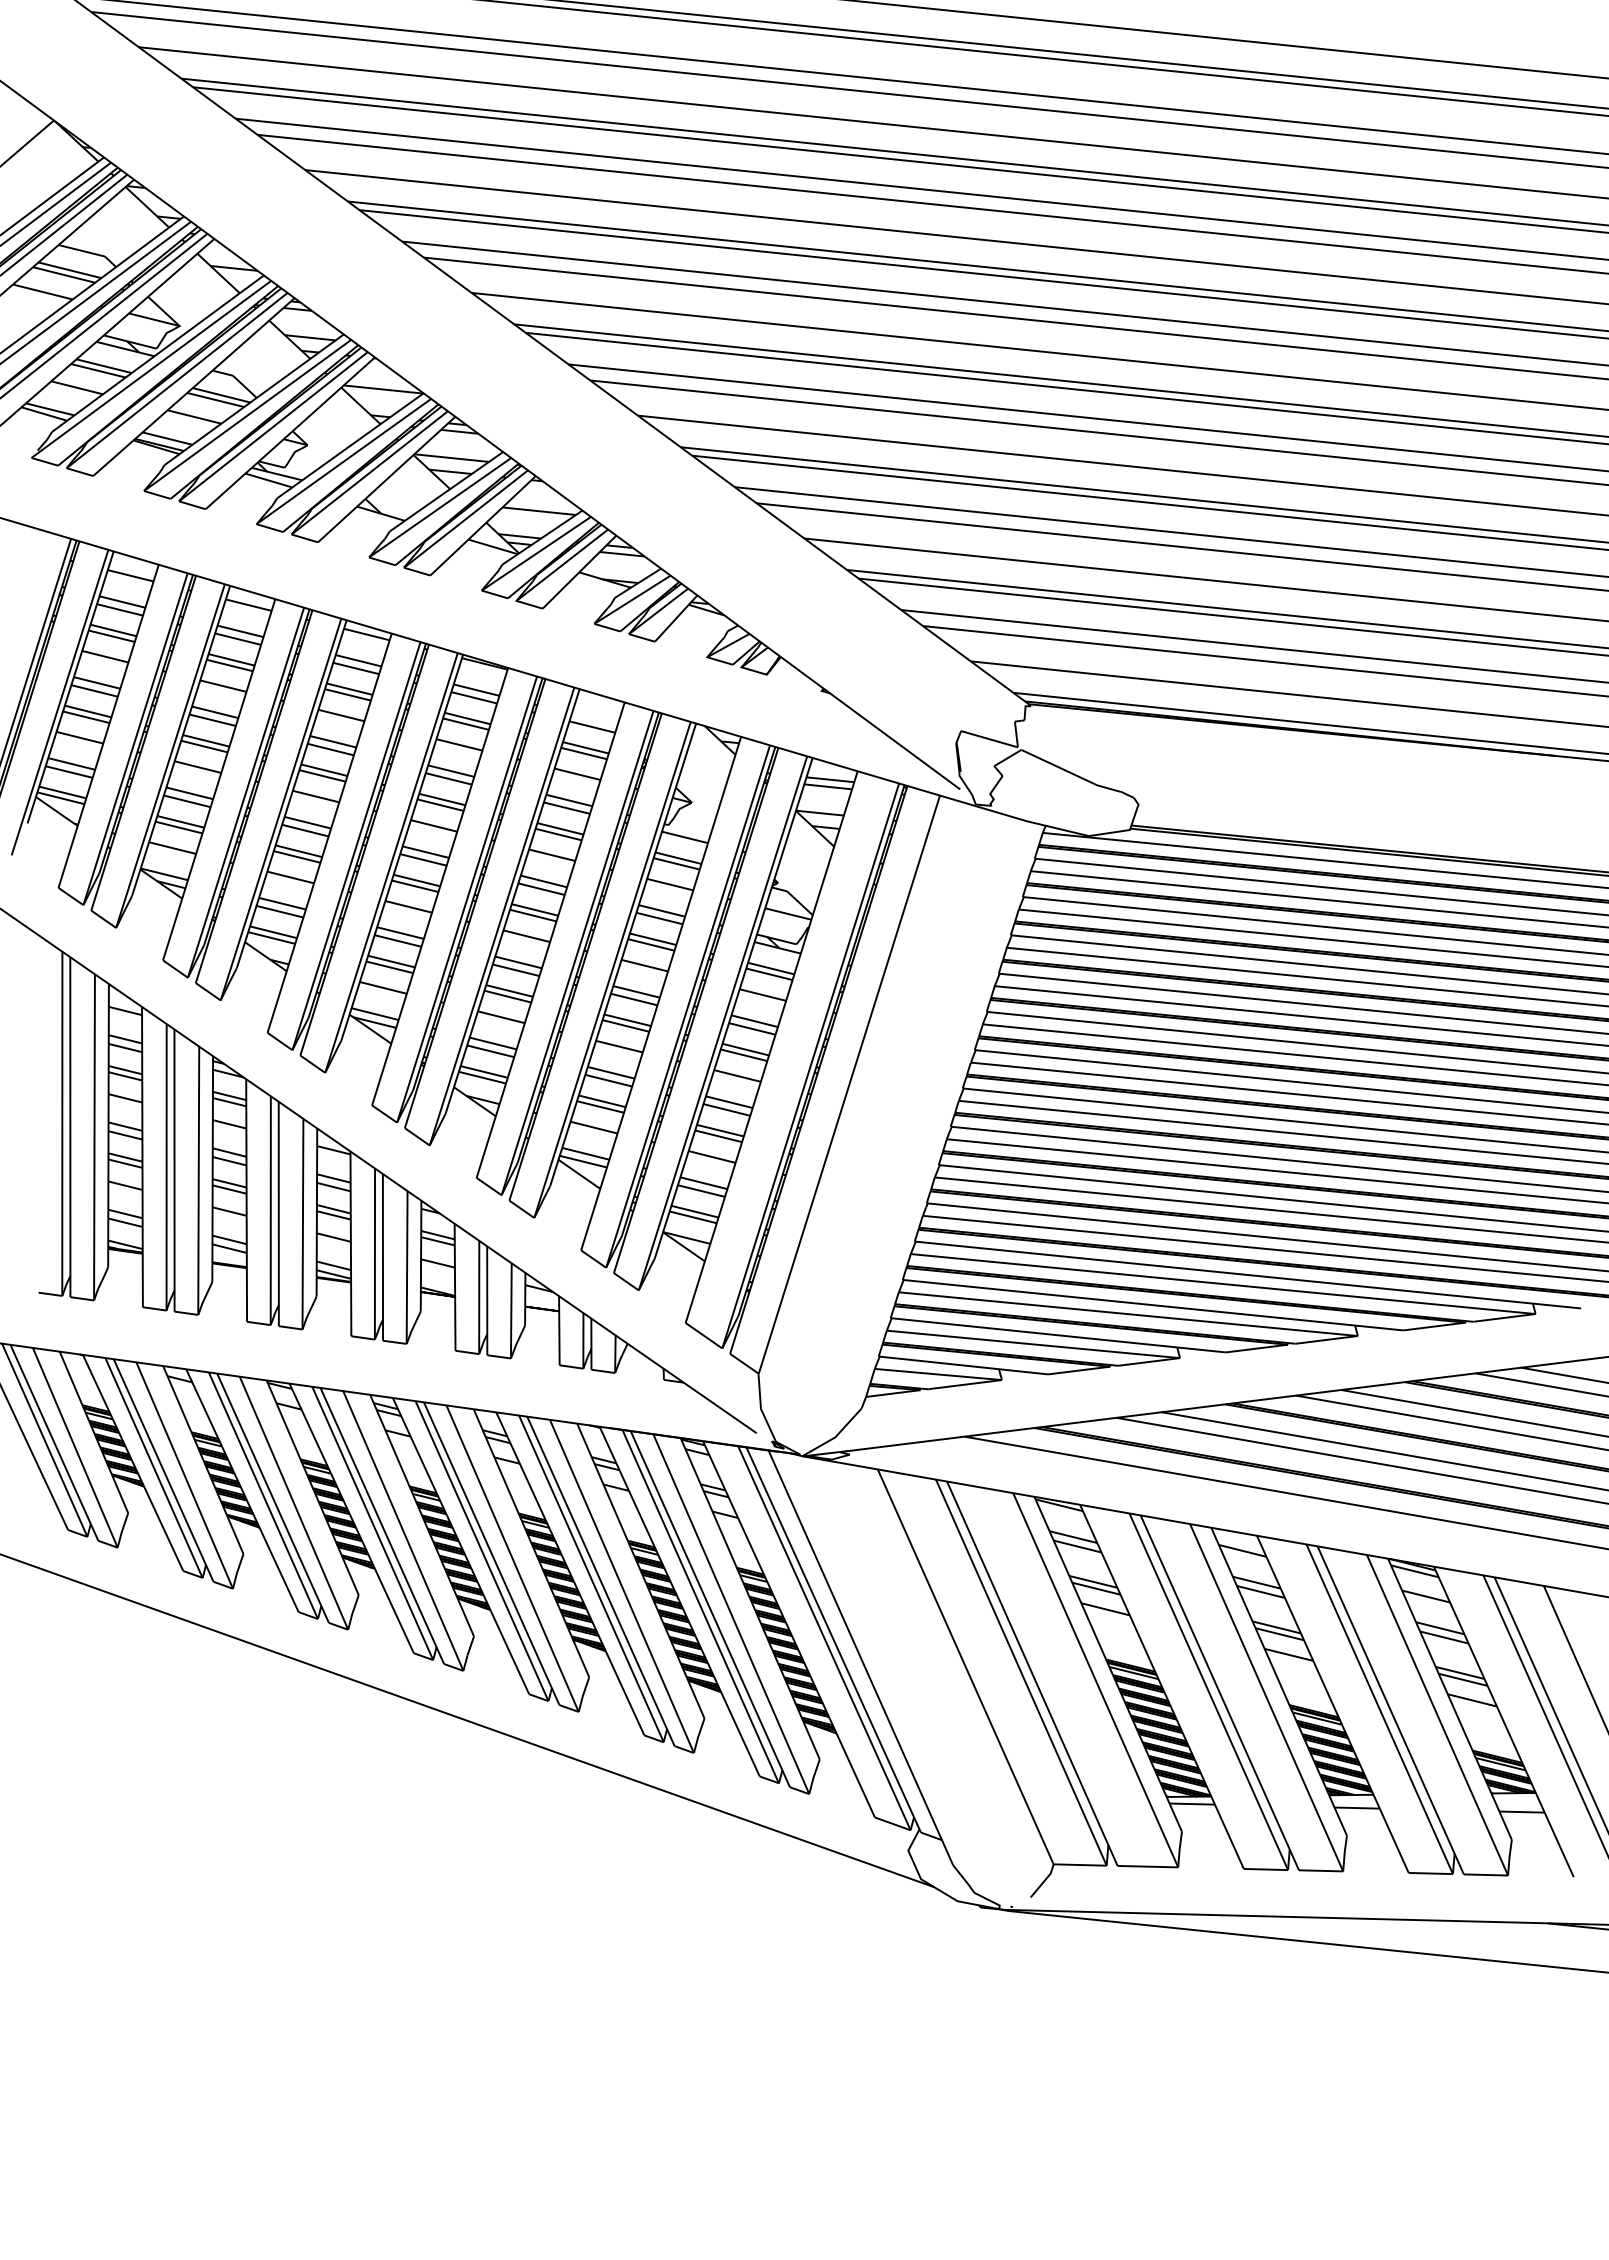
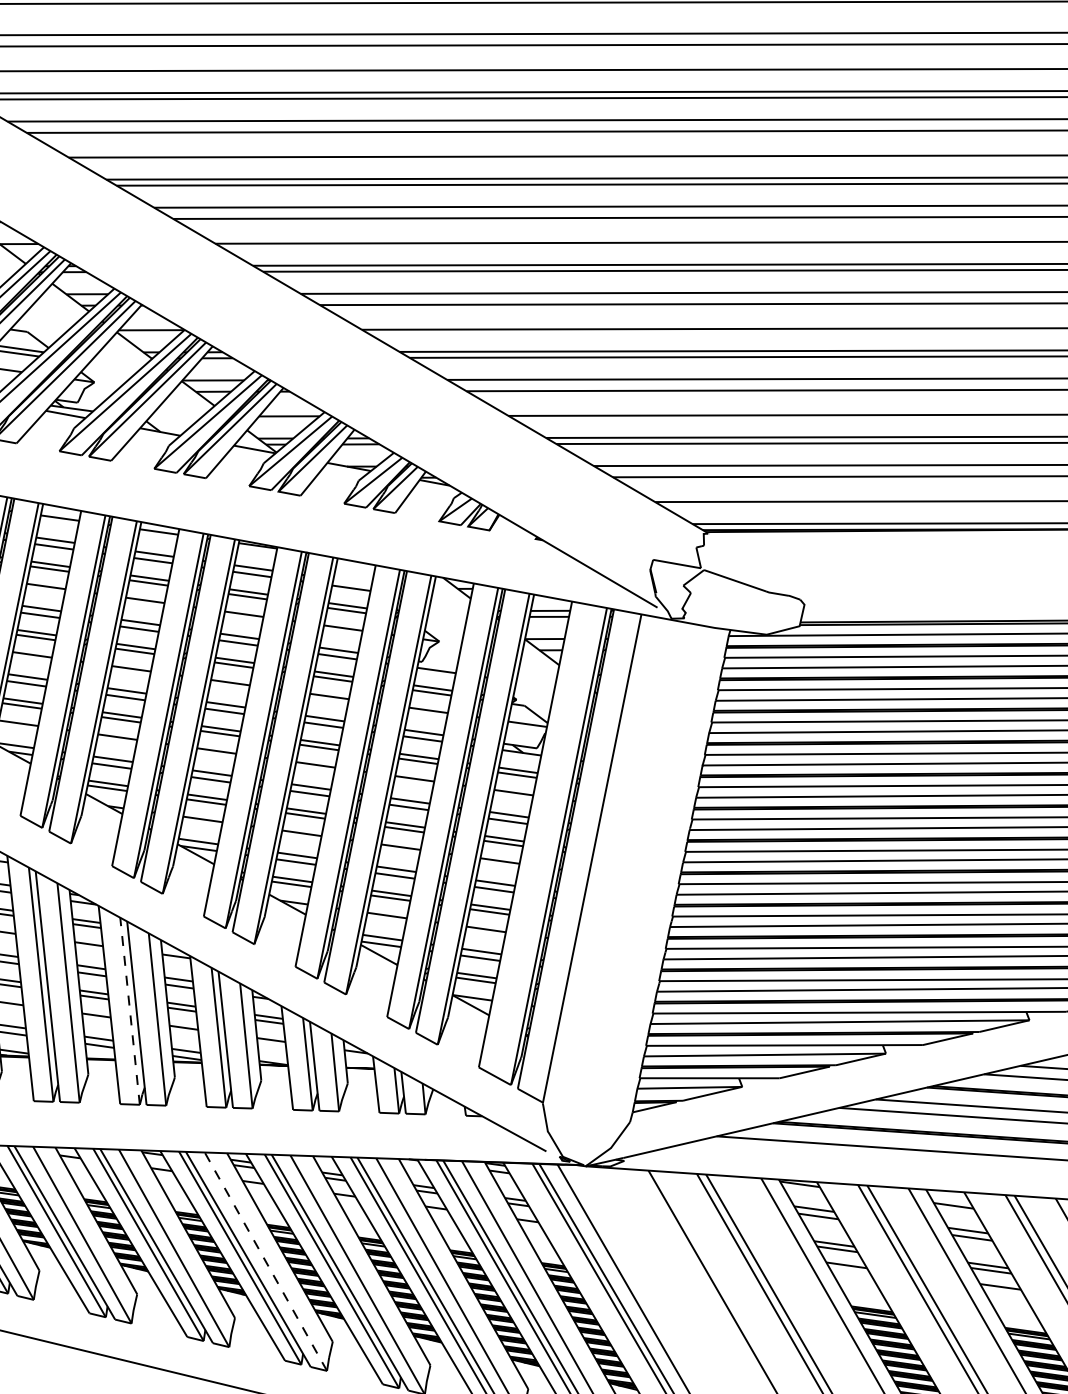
line: (270, 1210) -> (129, 1011), solid -> dashed
line: (403, 1530) -> (266, 1261), solid -> dashed

